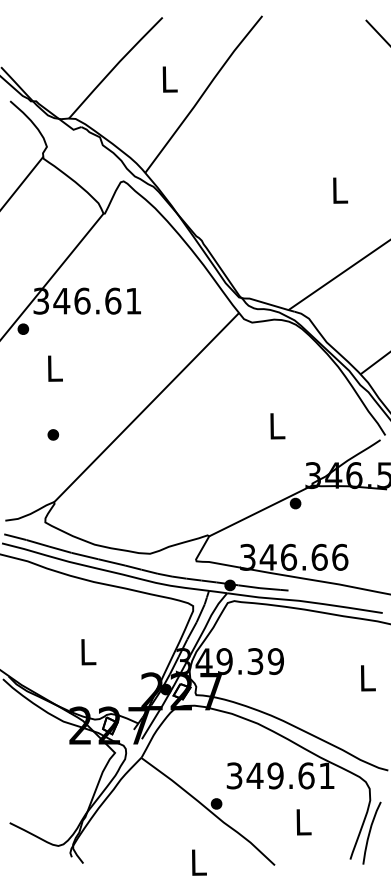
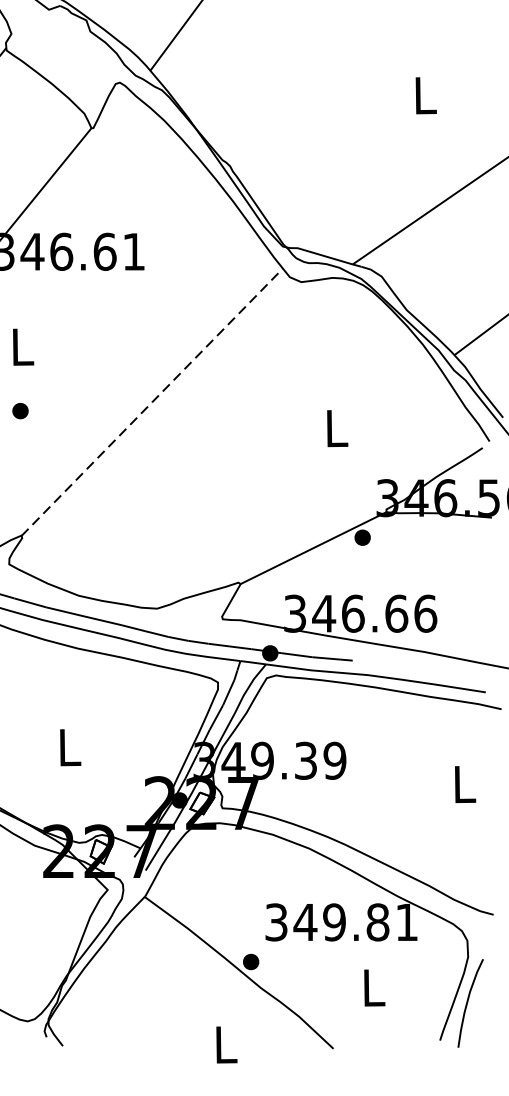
line: (146, 407) -> (152, 402), solid -> dashed
part: (53, 434) -> (20, 410), moved
text: (306, 775) -> (378, 921), 349.61 -> 349.81

